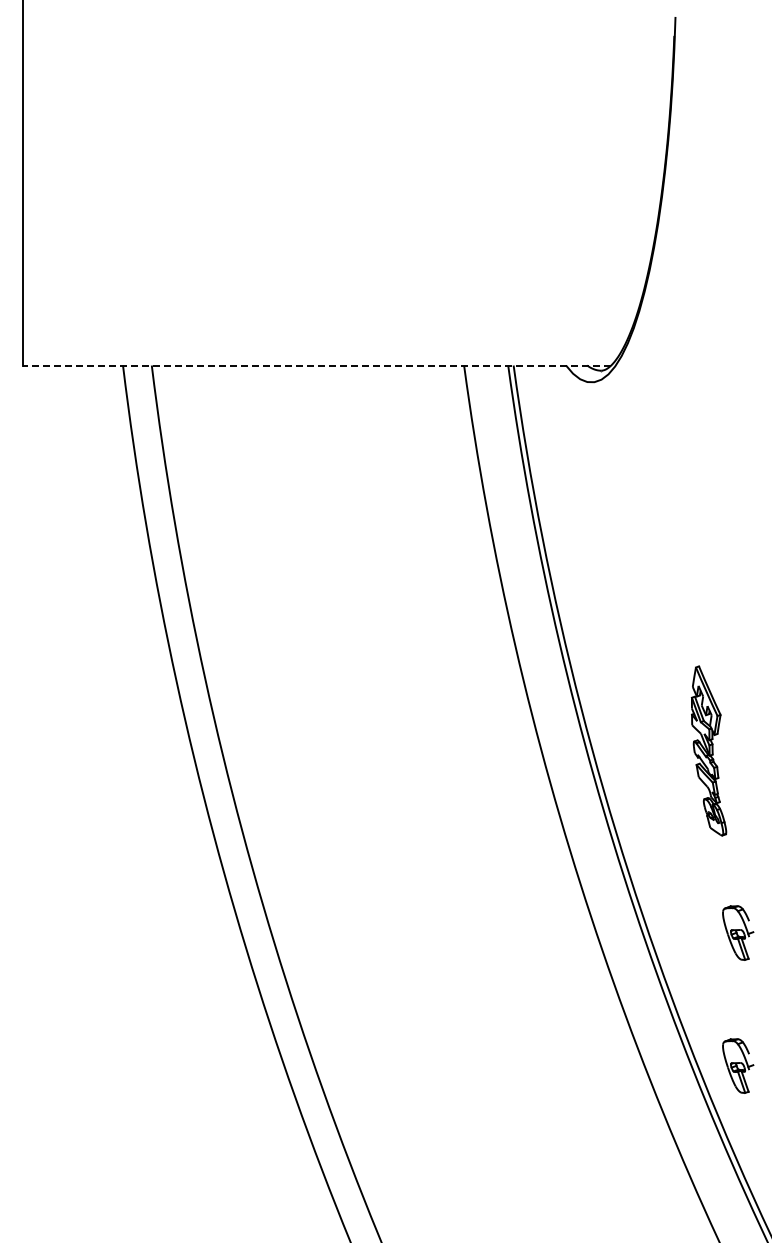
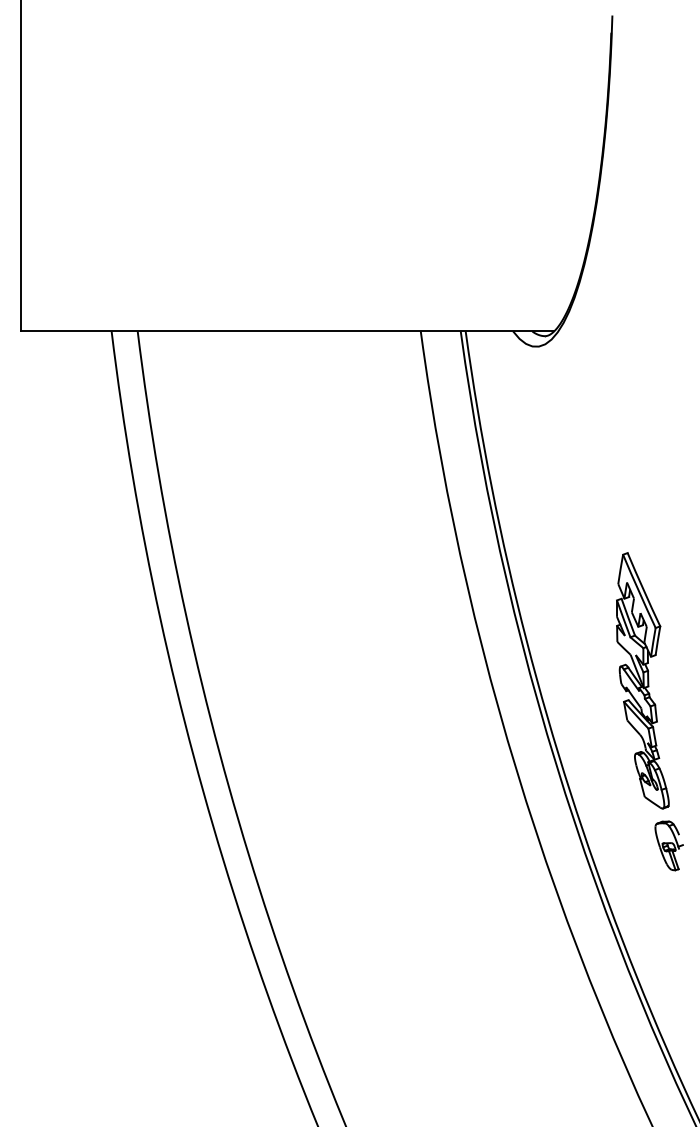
line: (316, 365) -> (287, 331), dashed -> solid
part: (708, 750) -> (642, 680), size x1.67
part: (738, 1065) -> (669, 965), removed

